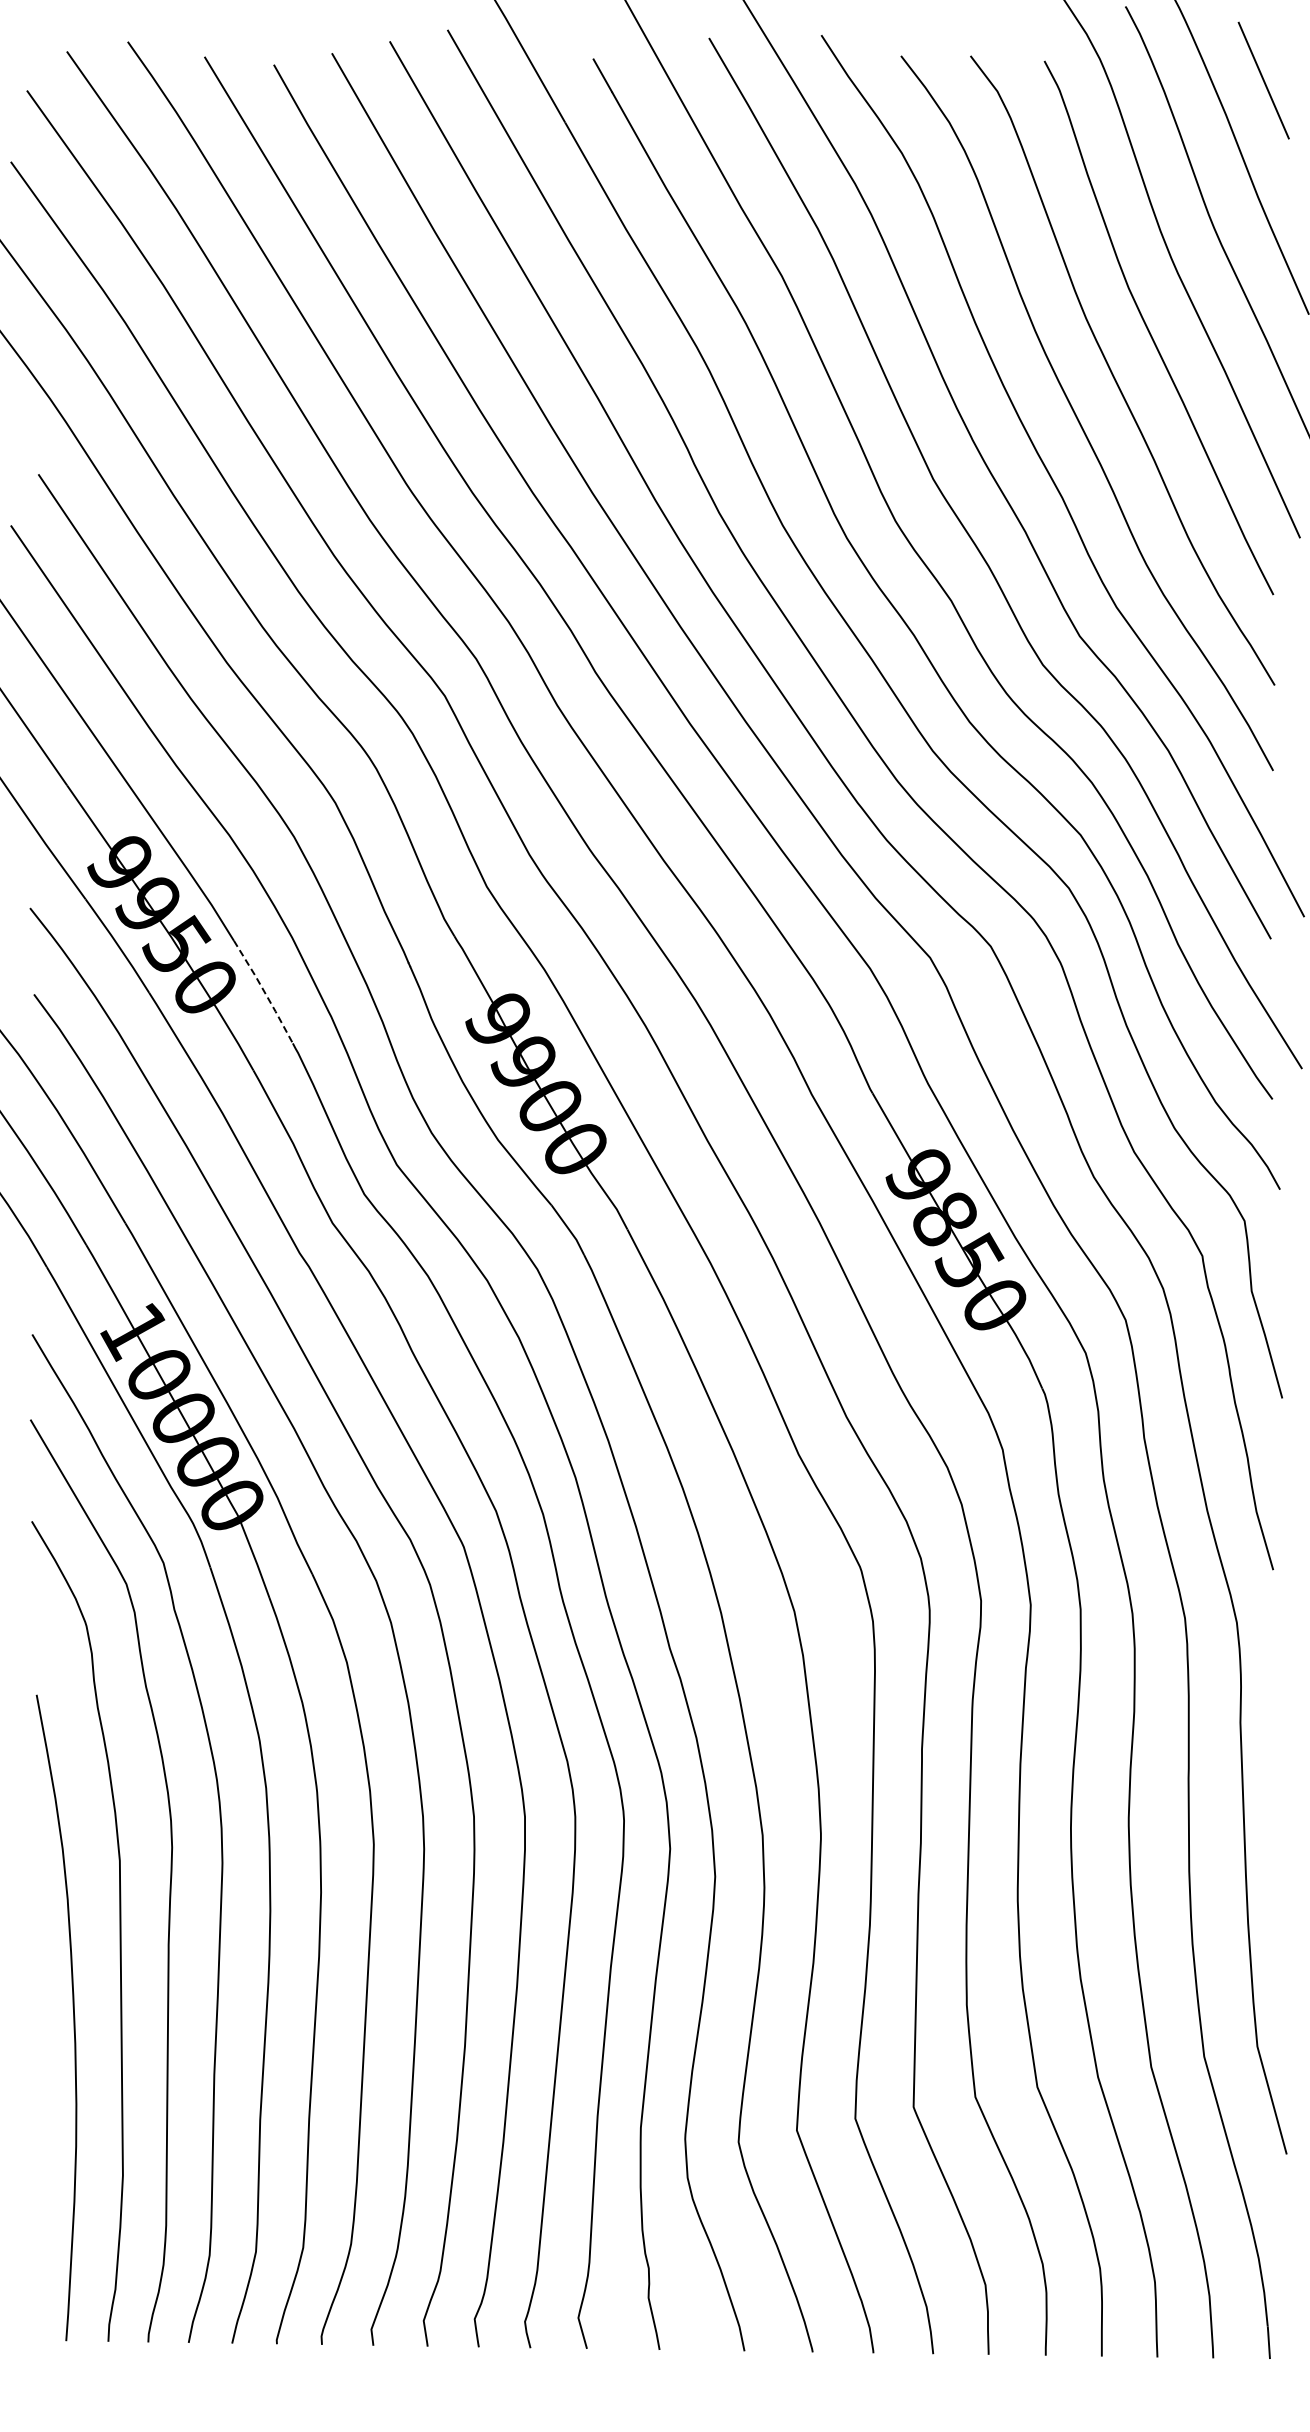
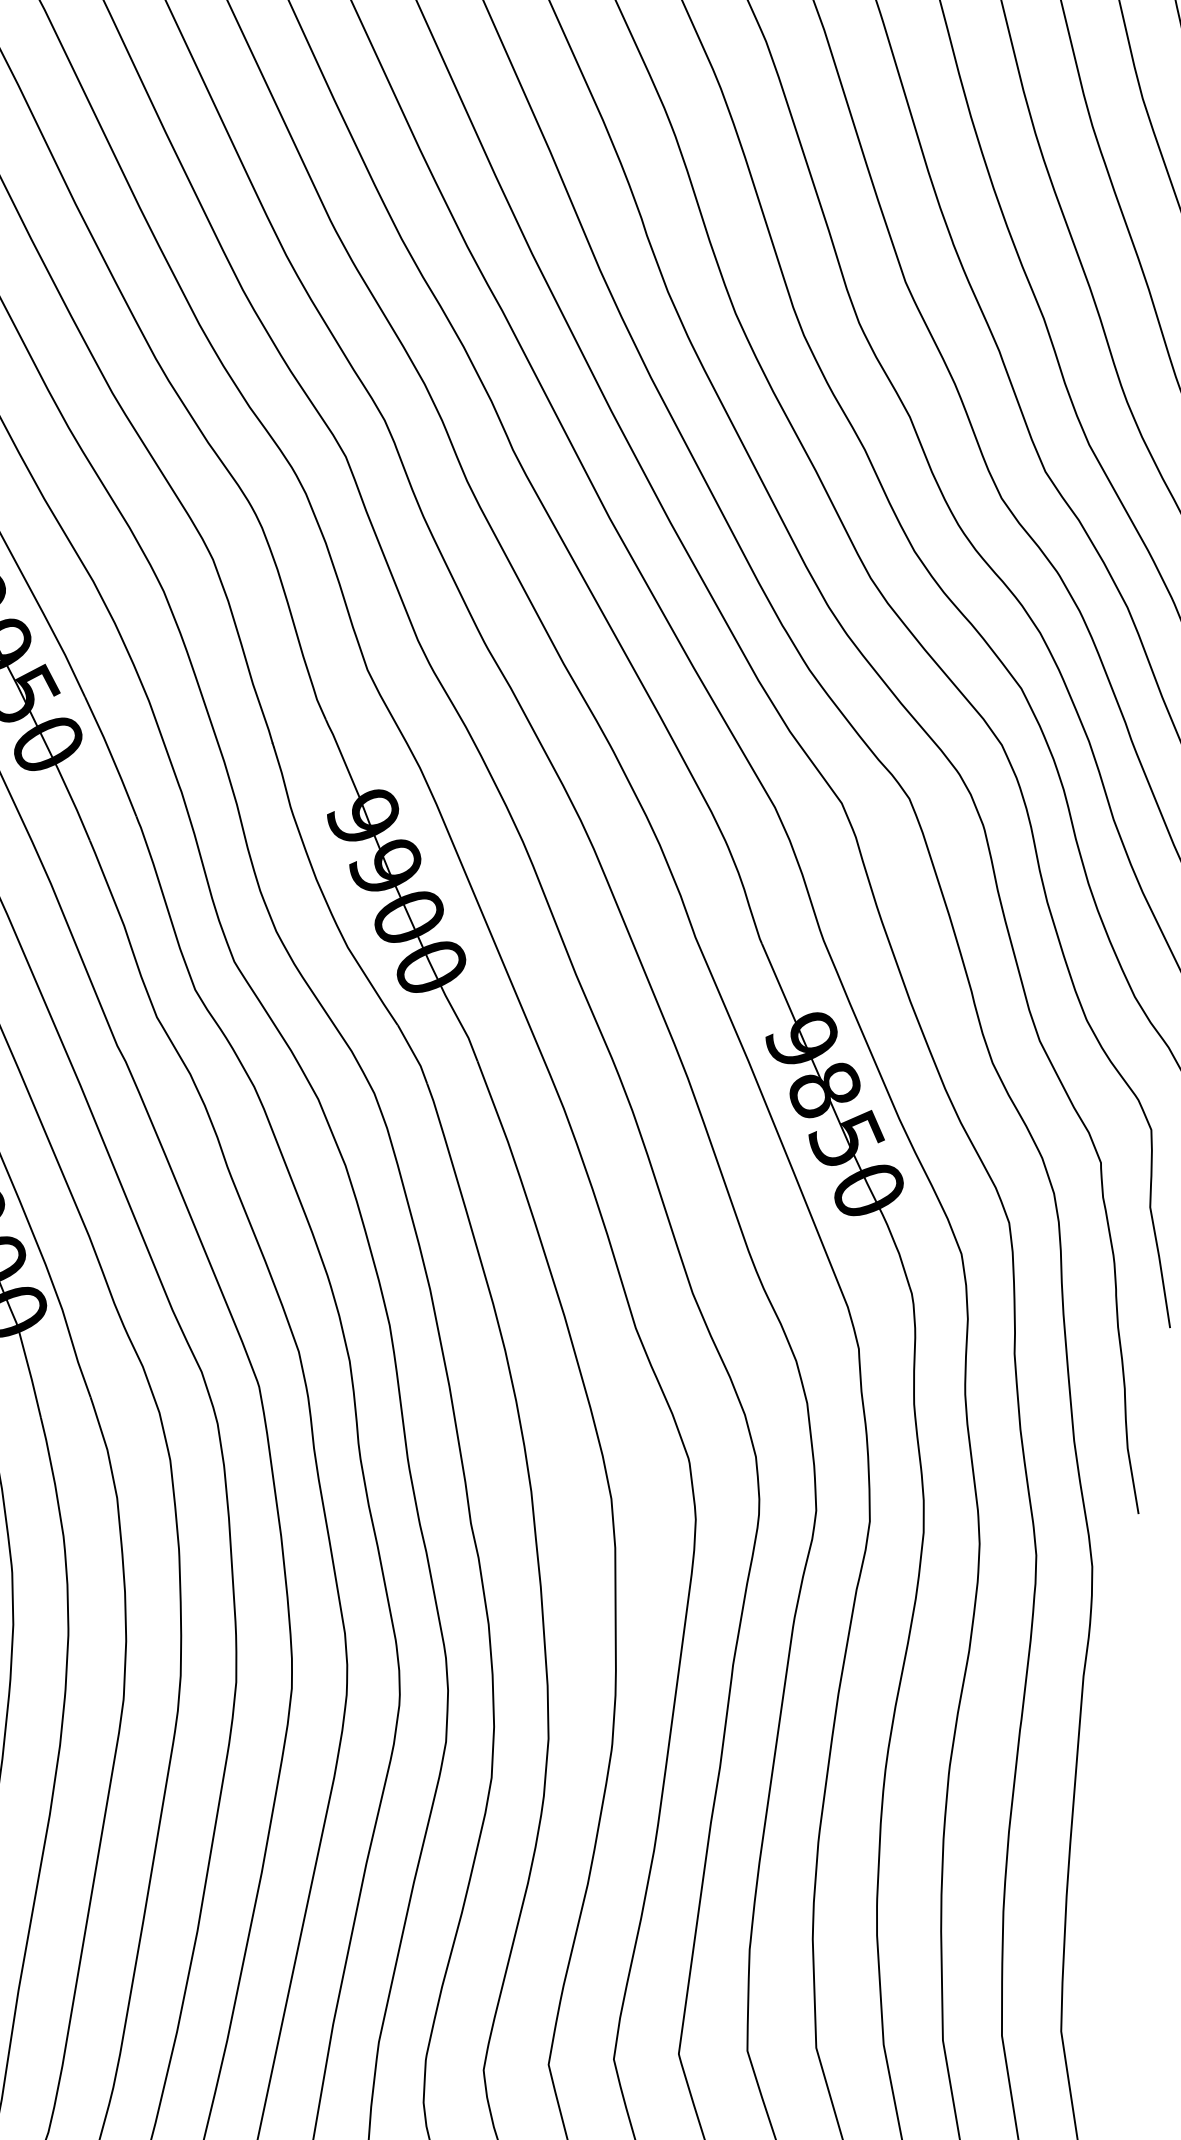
line: (264, 991) -> (111, 756), dashed -> solid

